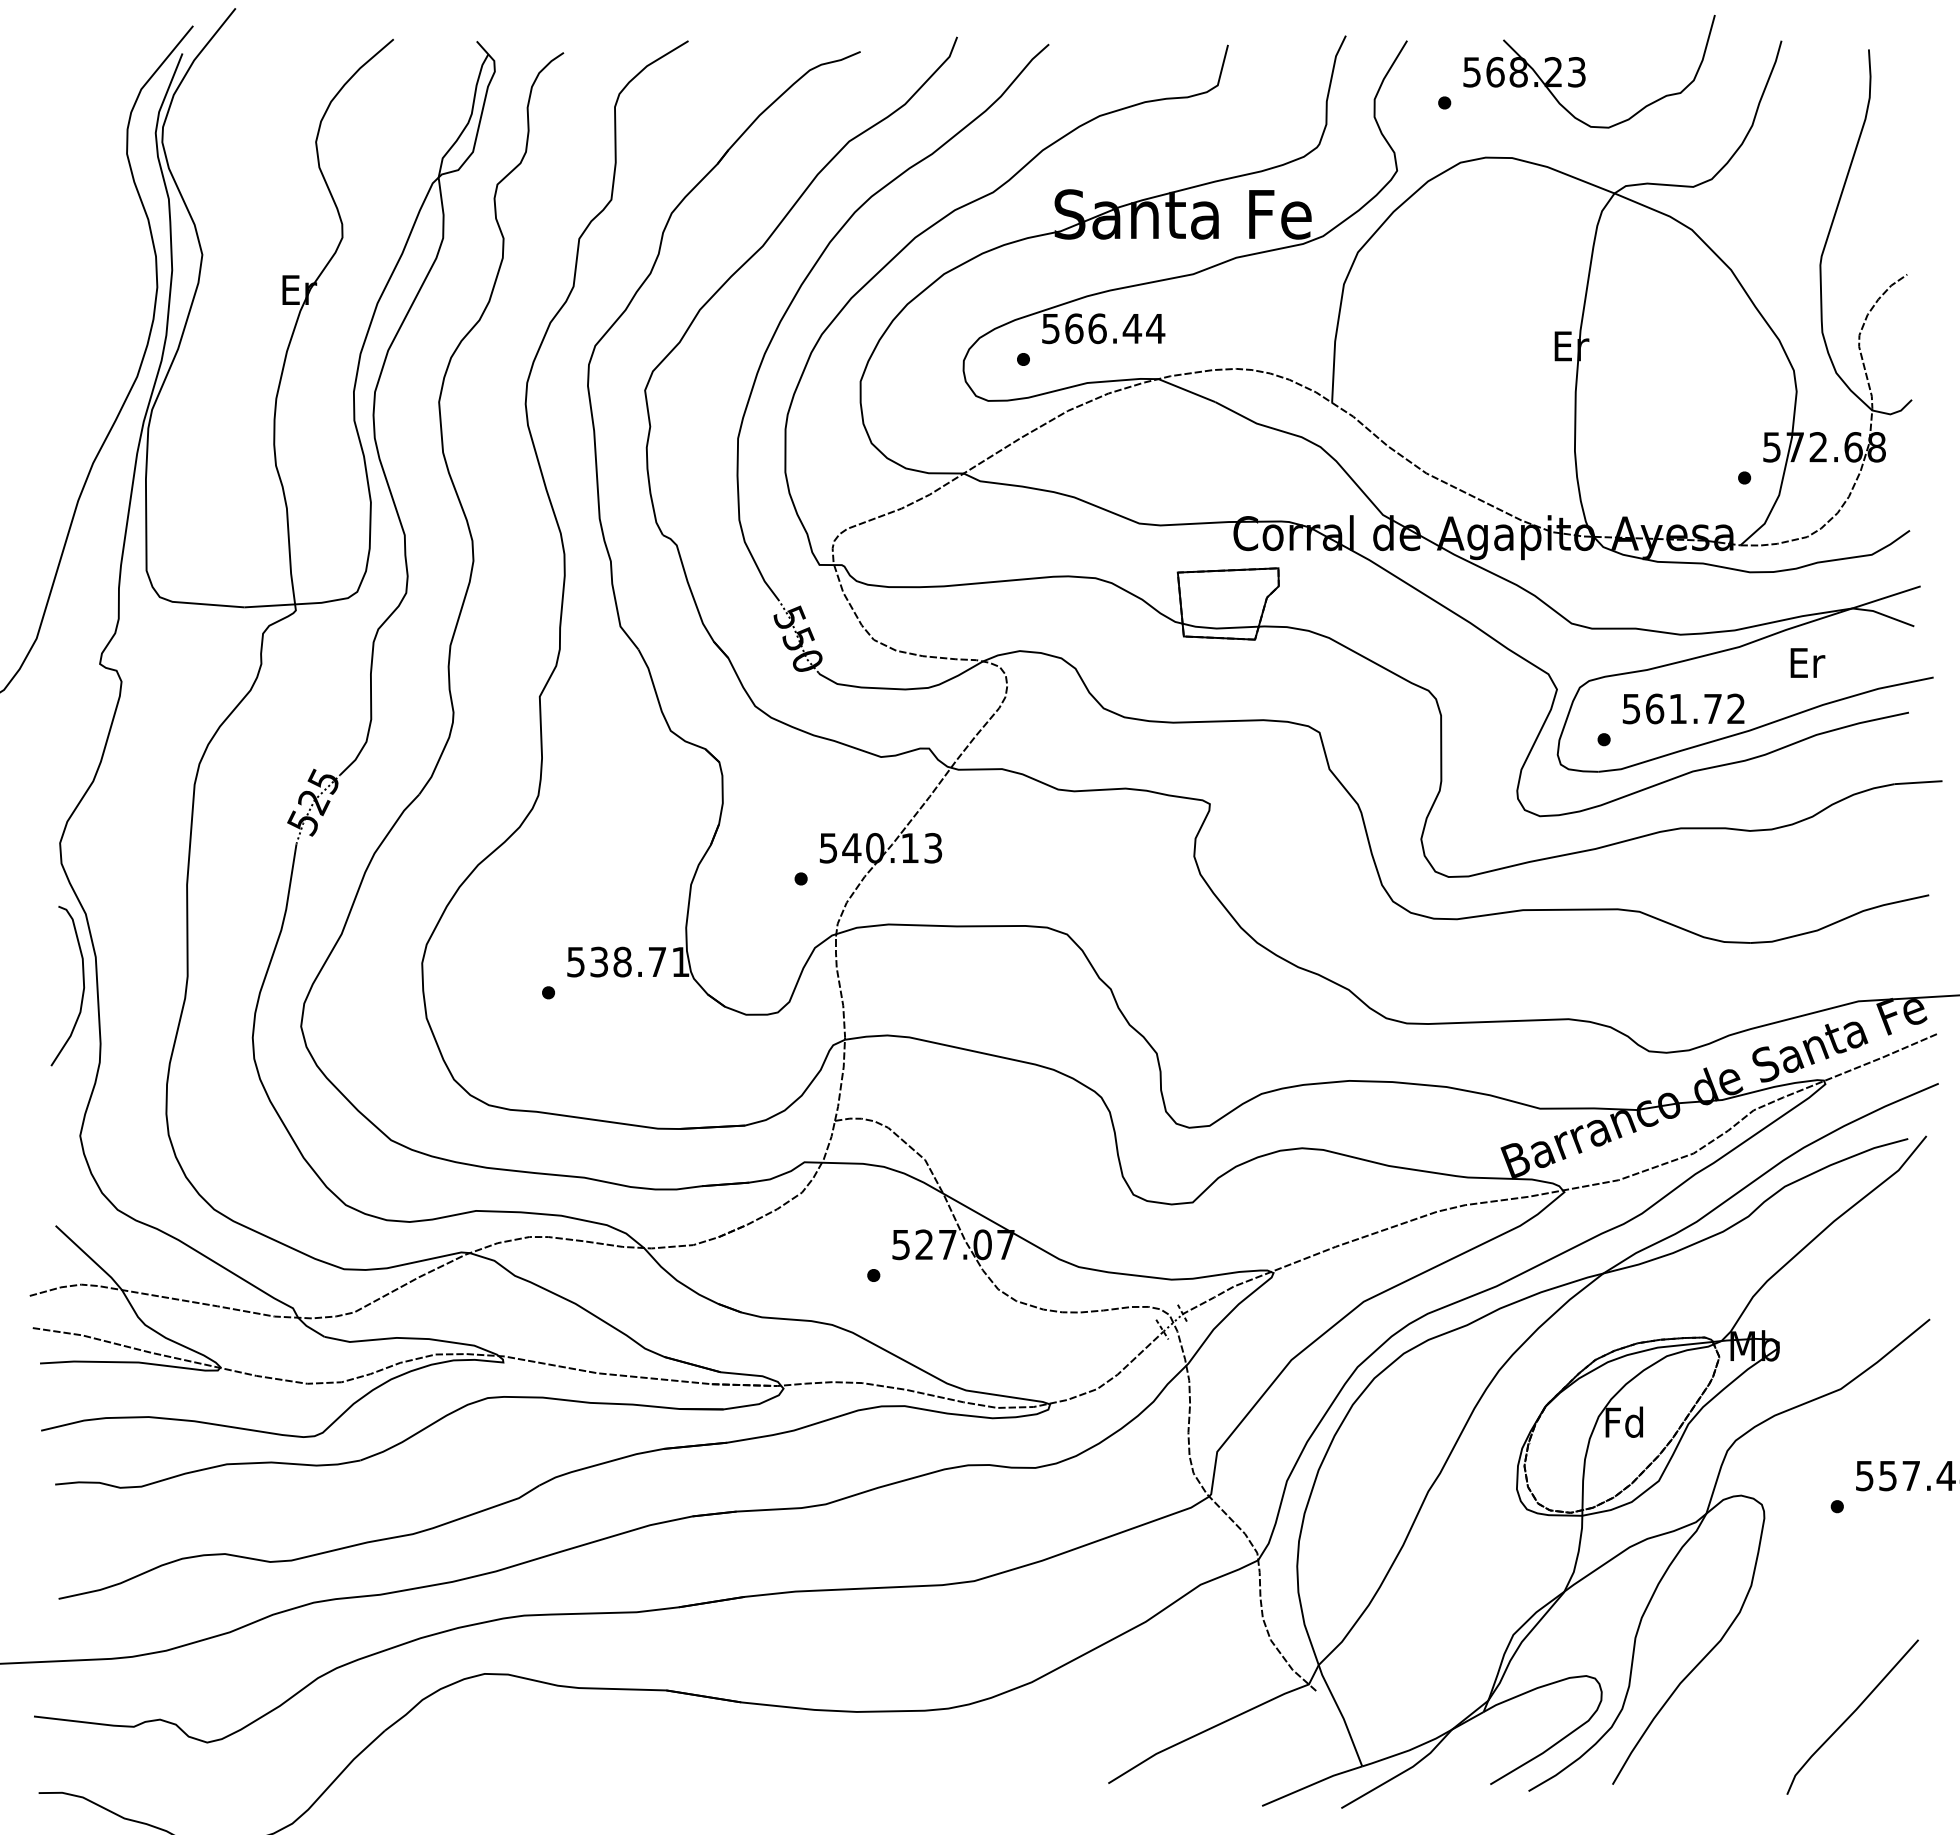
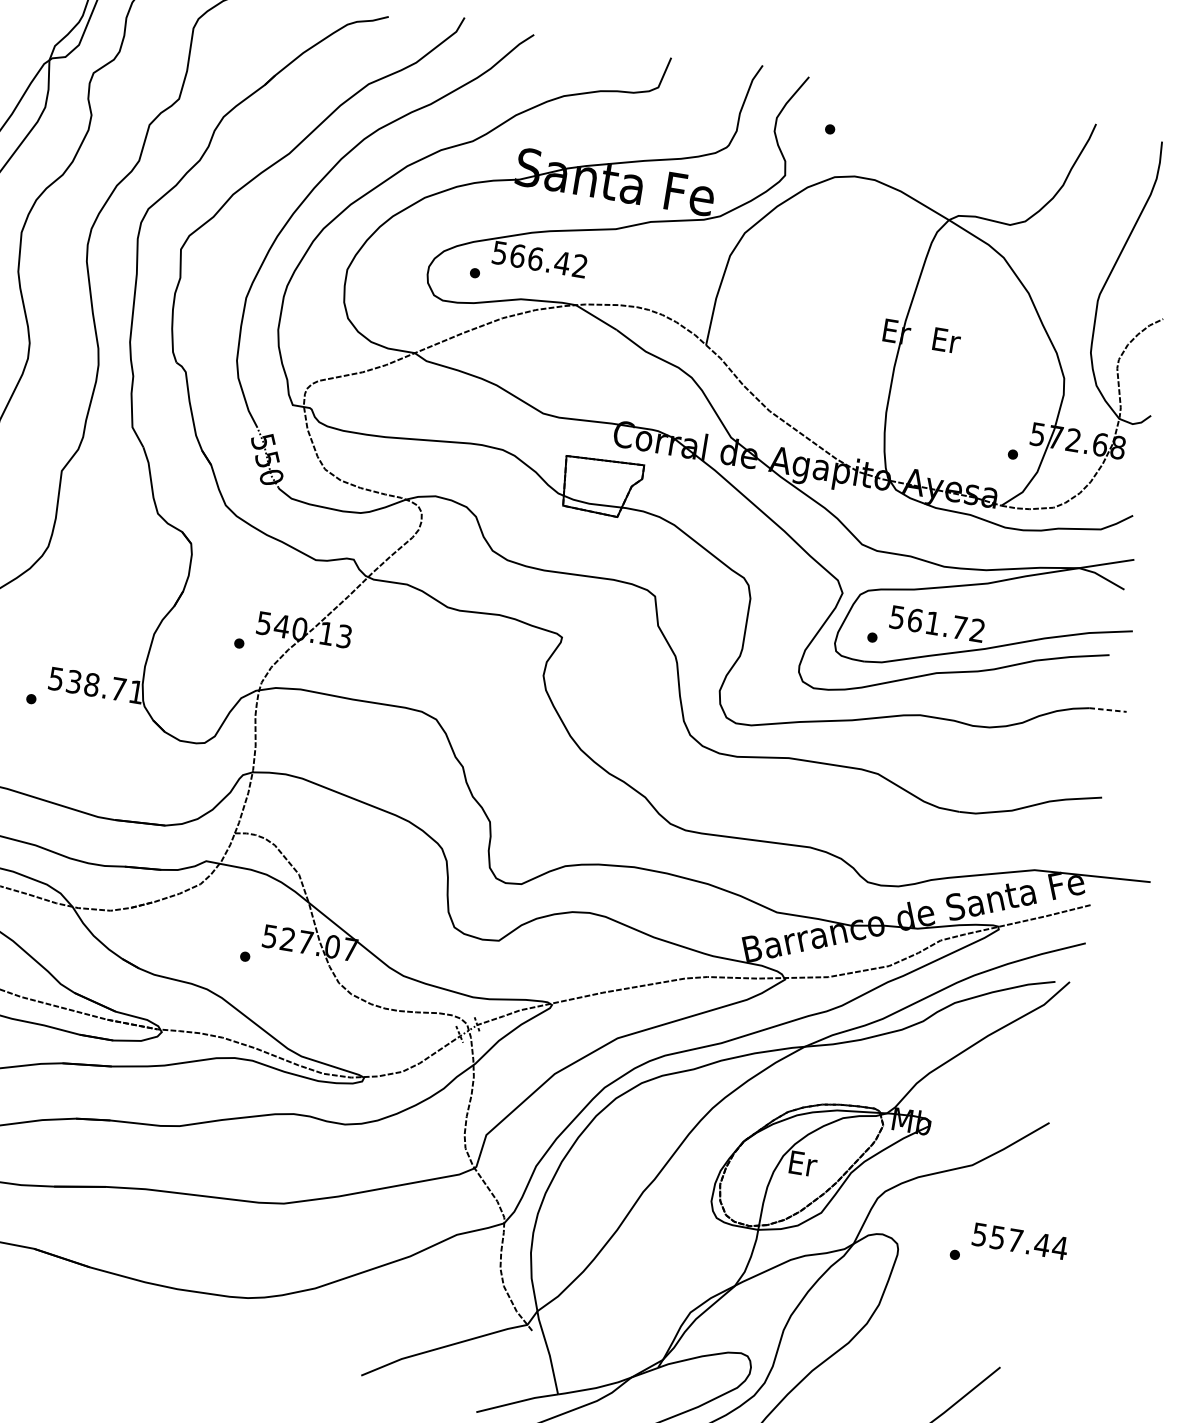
part: (1589, 71) -> (945, 123), removed
text: (1155, 328) -> (580, 266), 566.44 -> 566.42
text: (1807, 662) -> (946, 340), moved
line: (1918, 782) -> (1108, 709), solid -> dashed
text: (1624, 1421) -> (802, 1162), Fd -> Er

